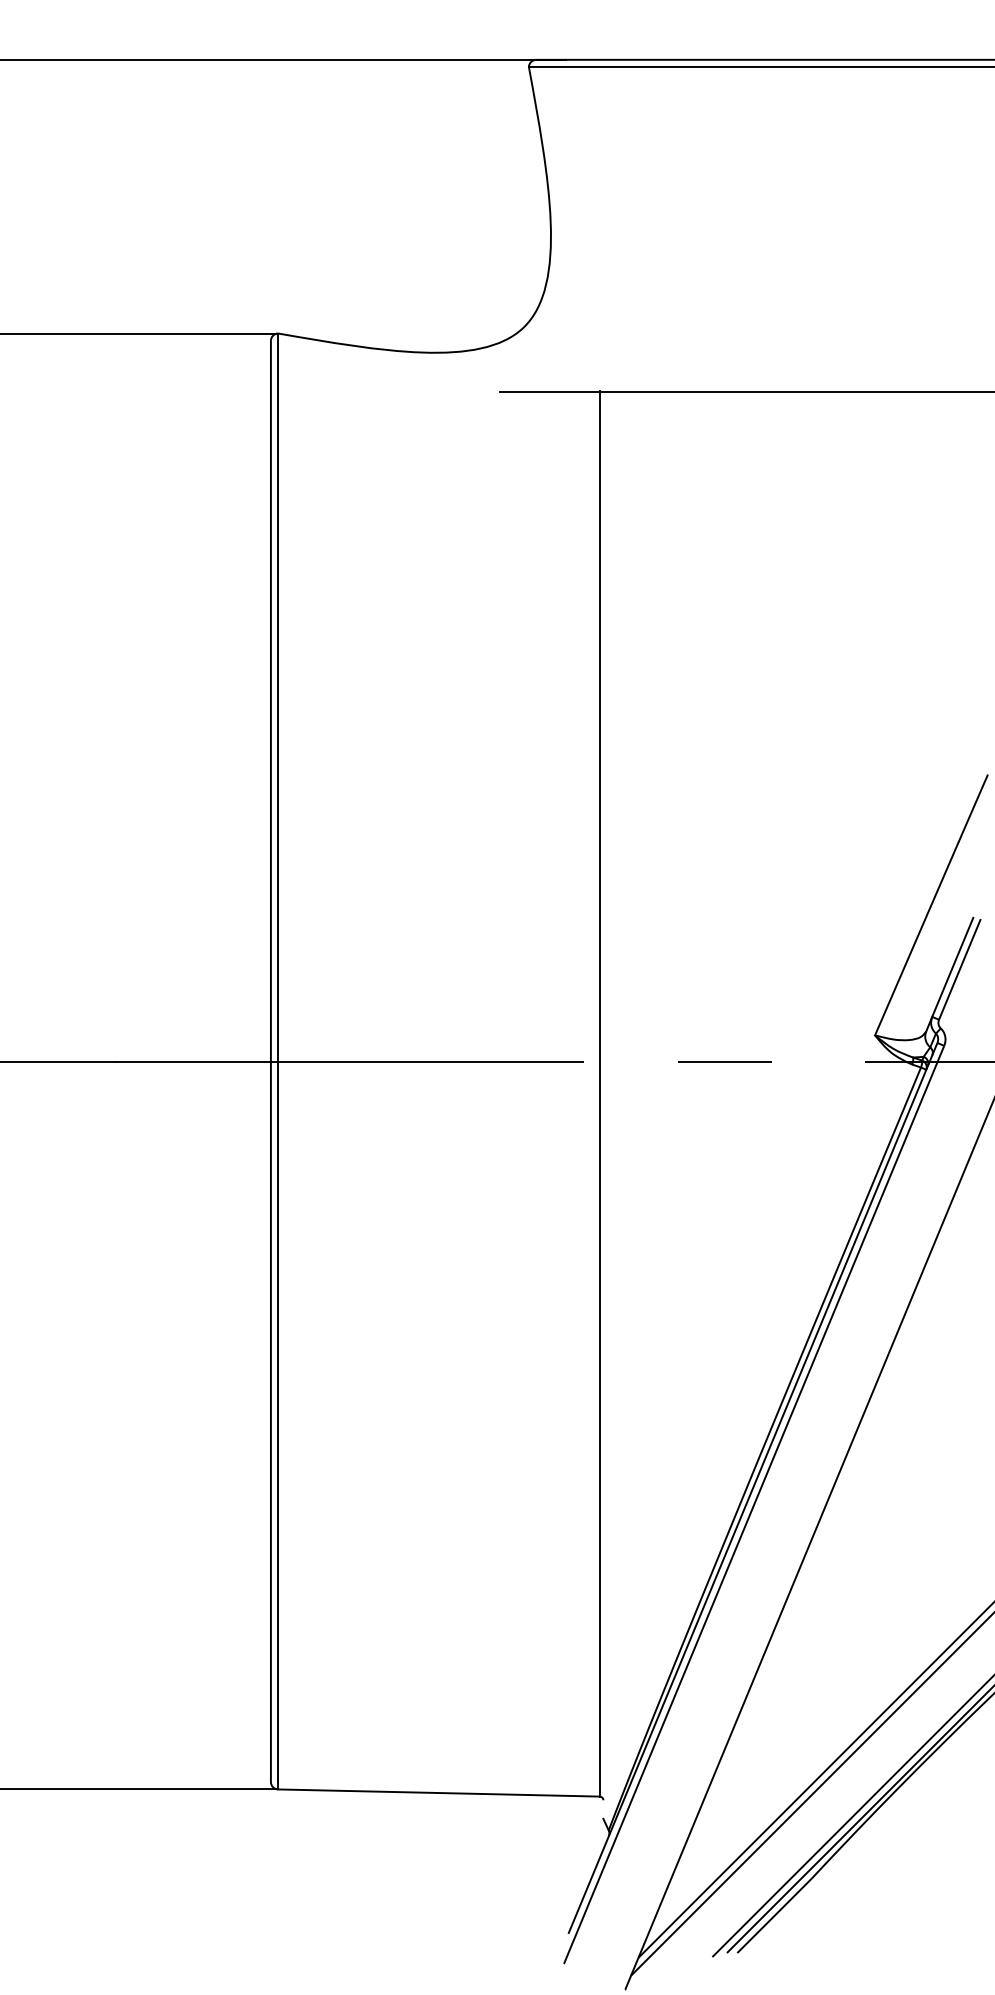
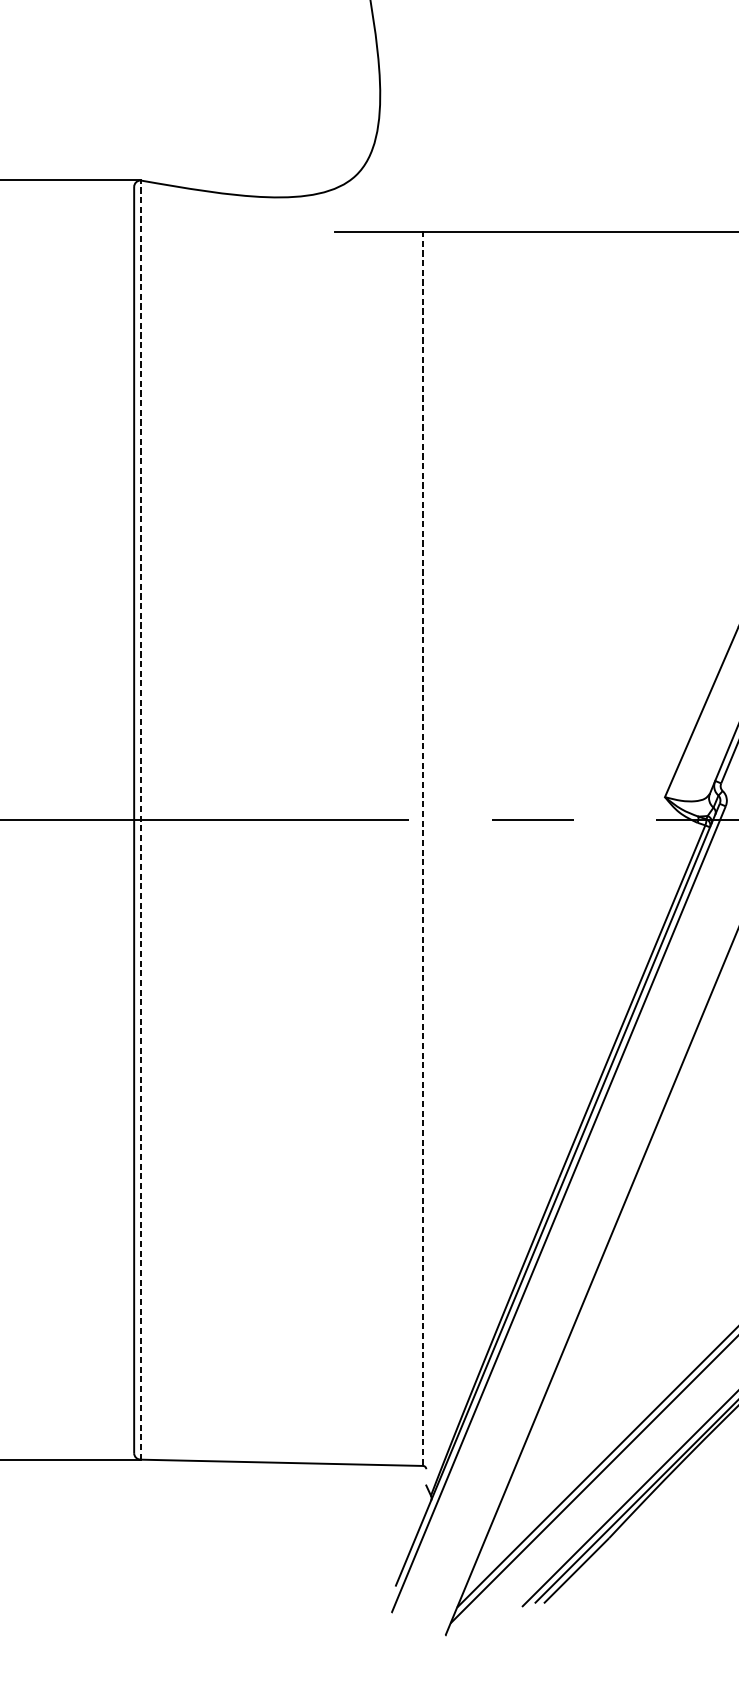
line: (278, 1061) -> (140, 820), solid -> dashed
line: (599, 1093) -> (422, 848), solid -> dashed

